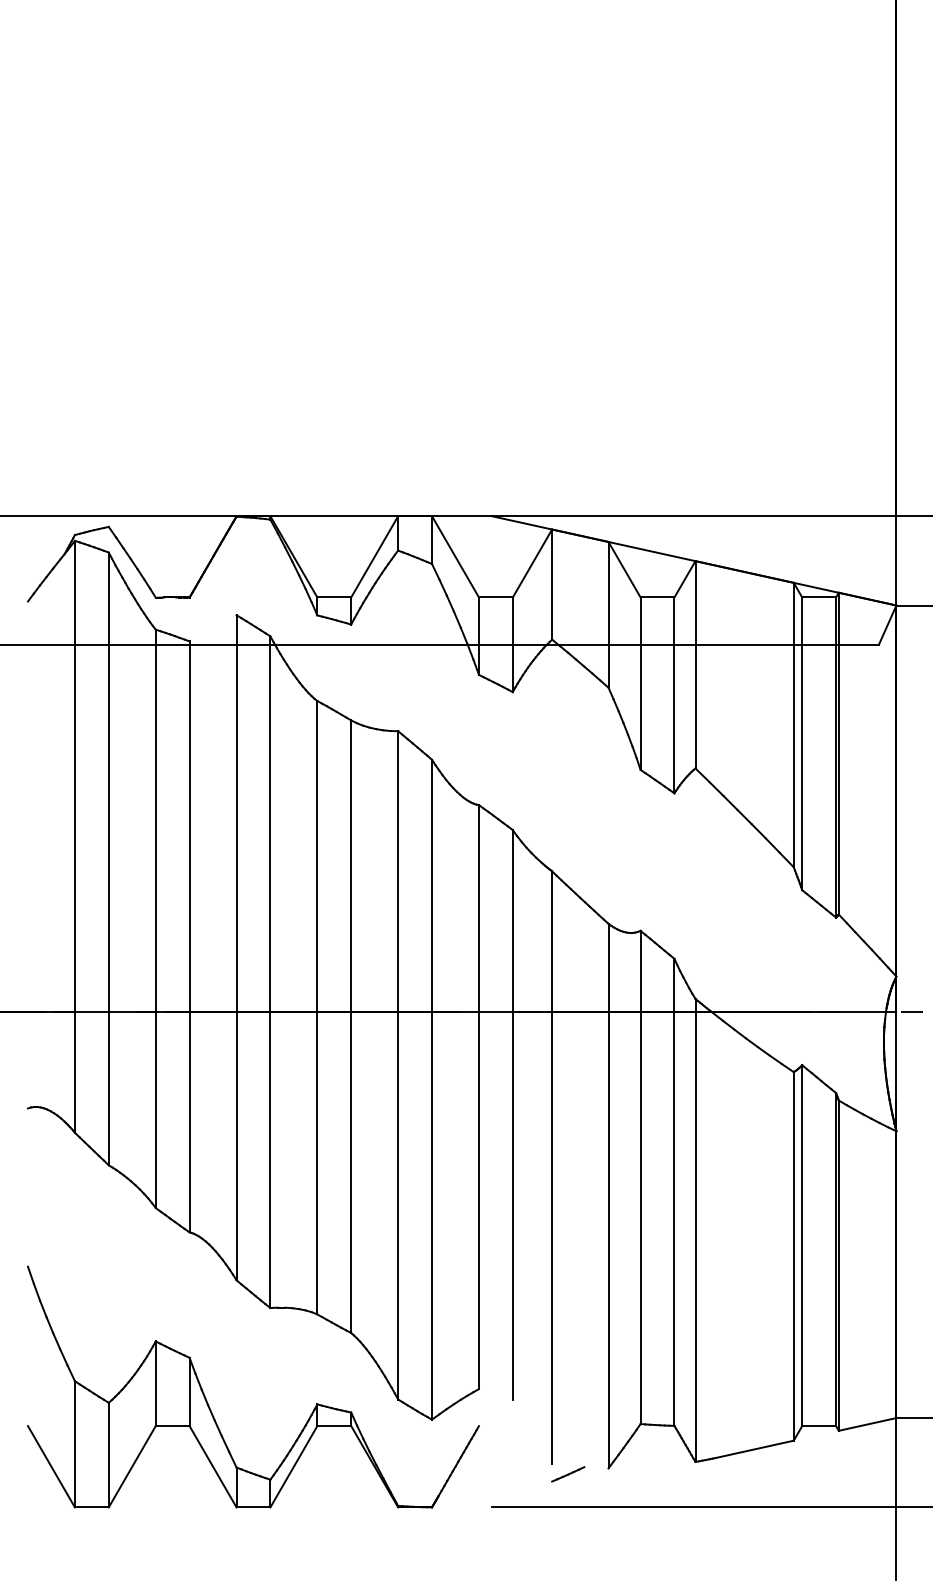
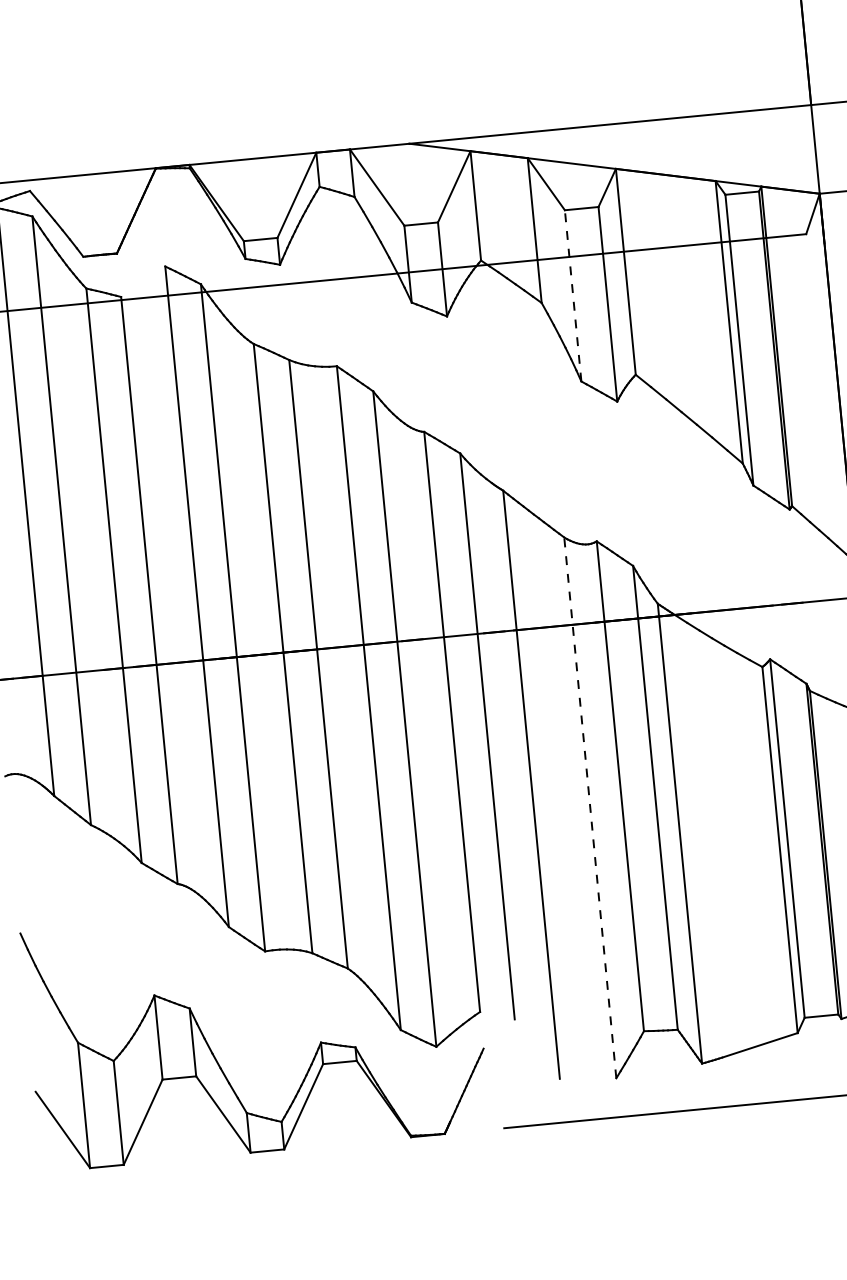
line: (640, 683) -> (573, 295), solid -> dashed
line: (608, 1195) -> (590, 807), solid -> dashed
line: (568, 1474) -> (577, 1088), removed

